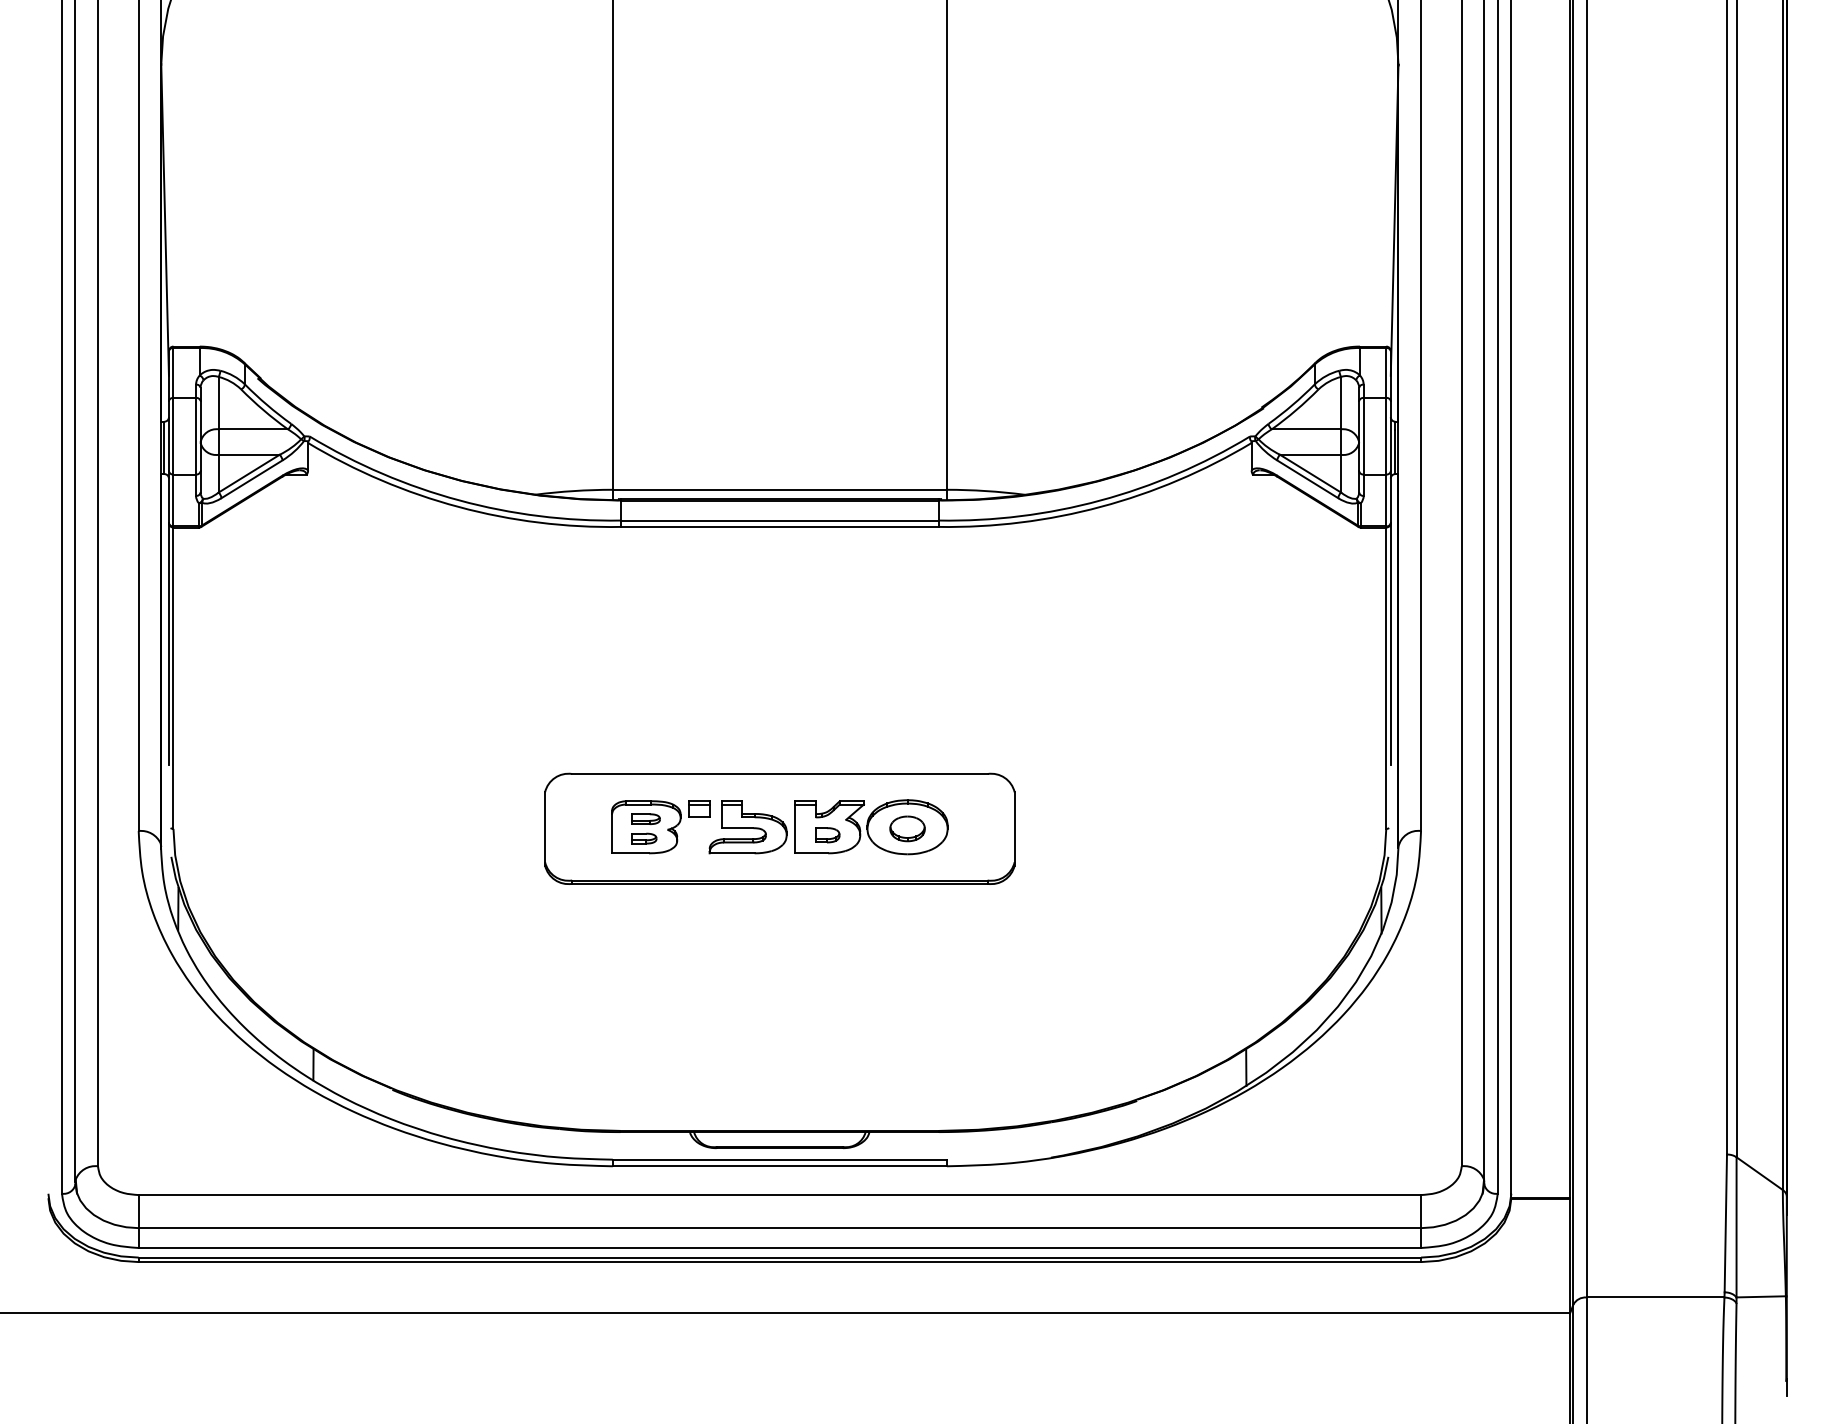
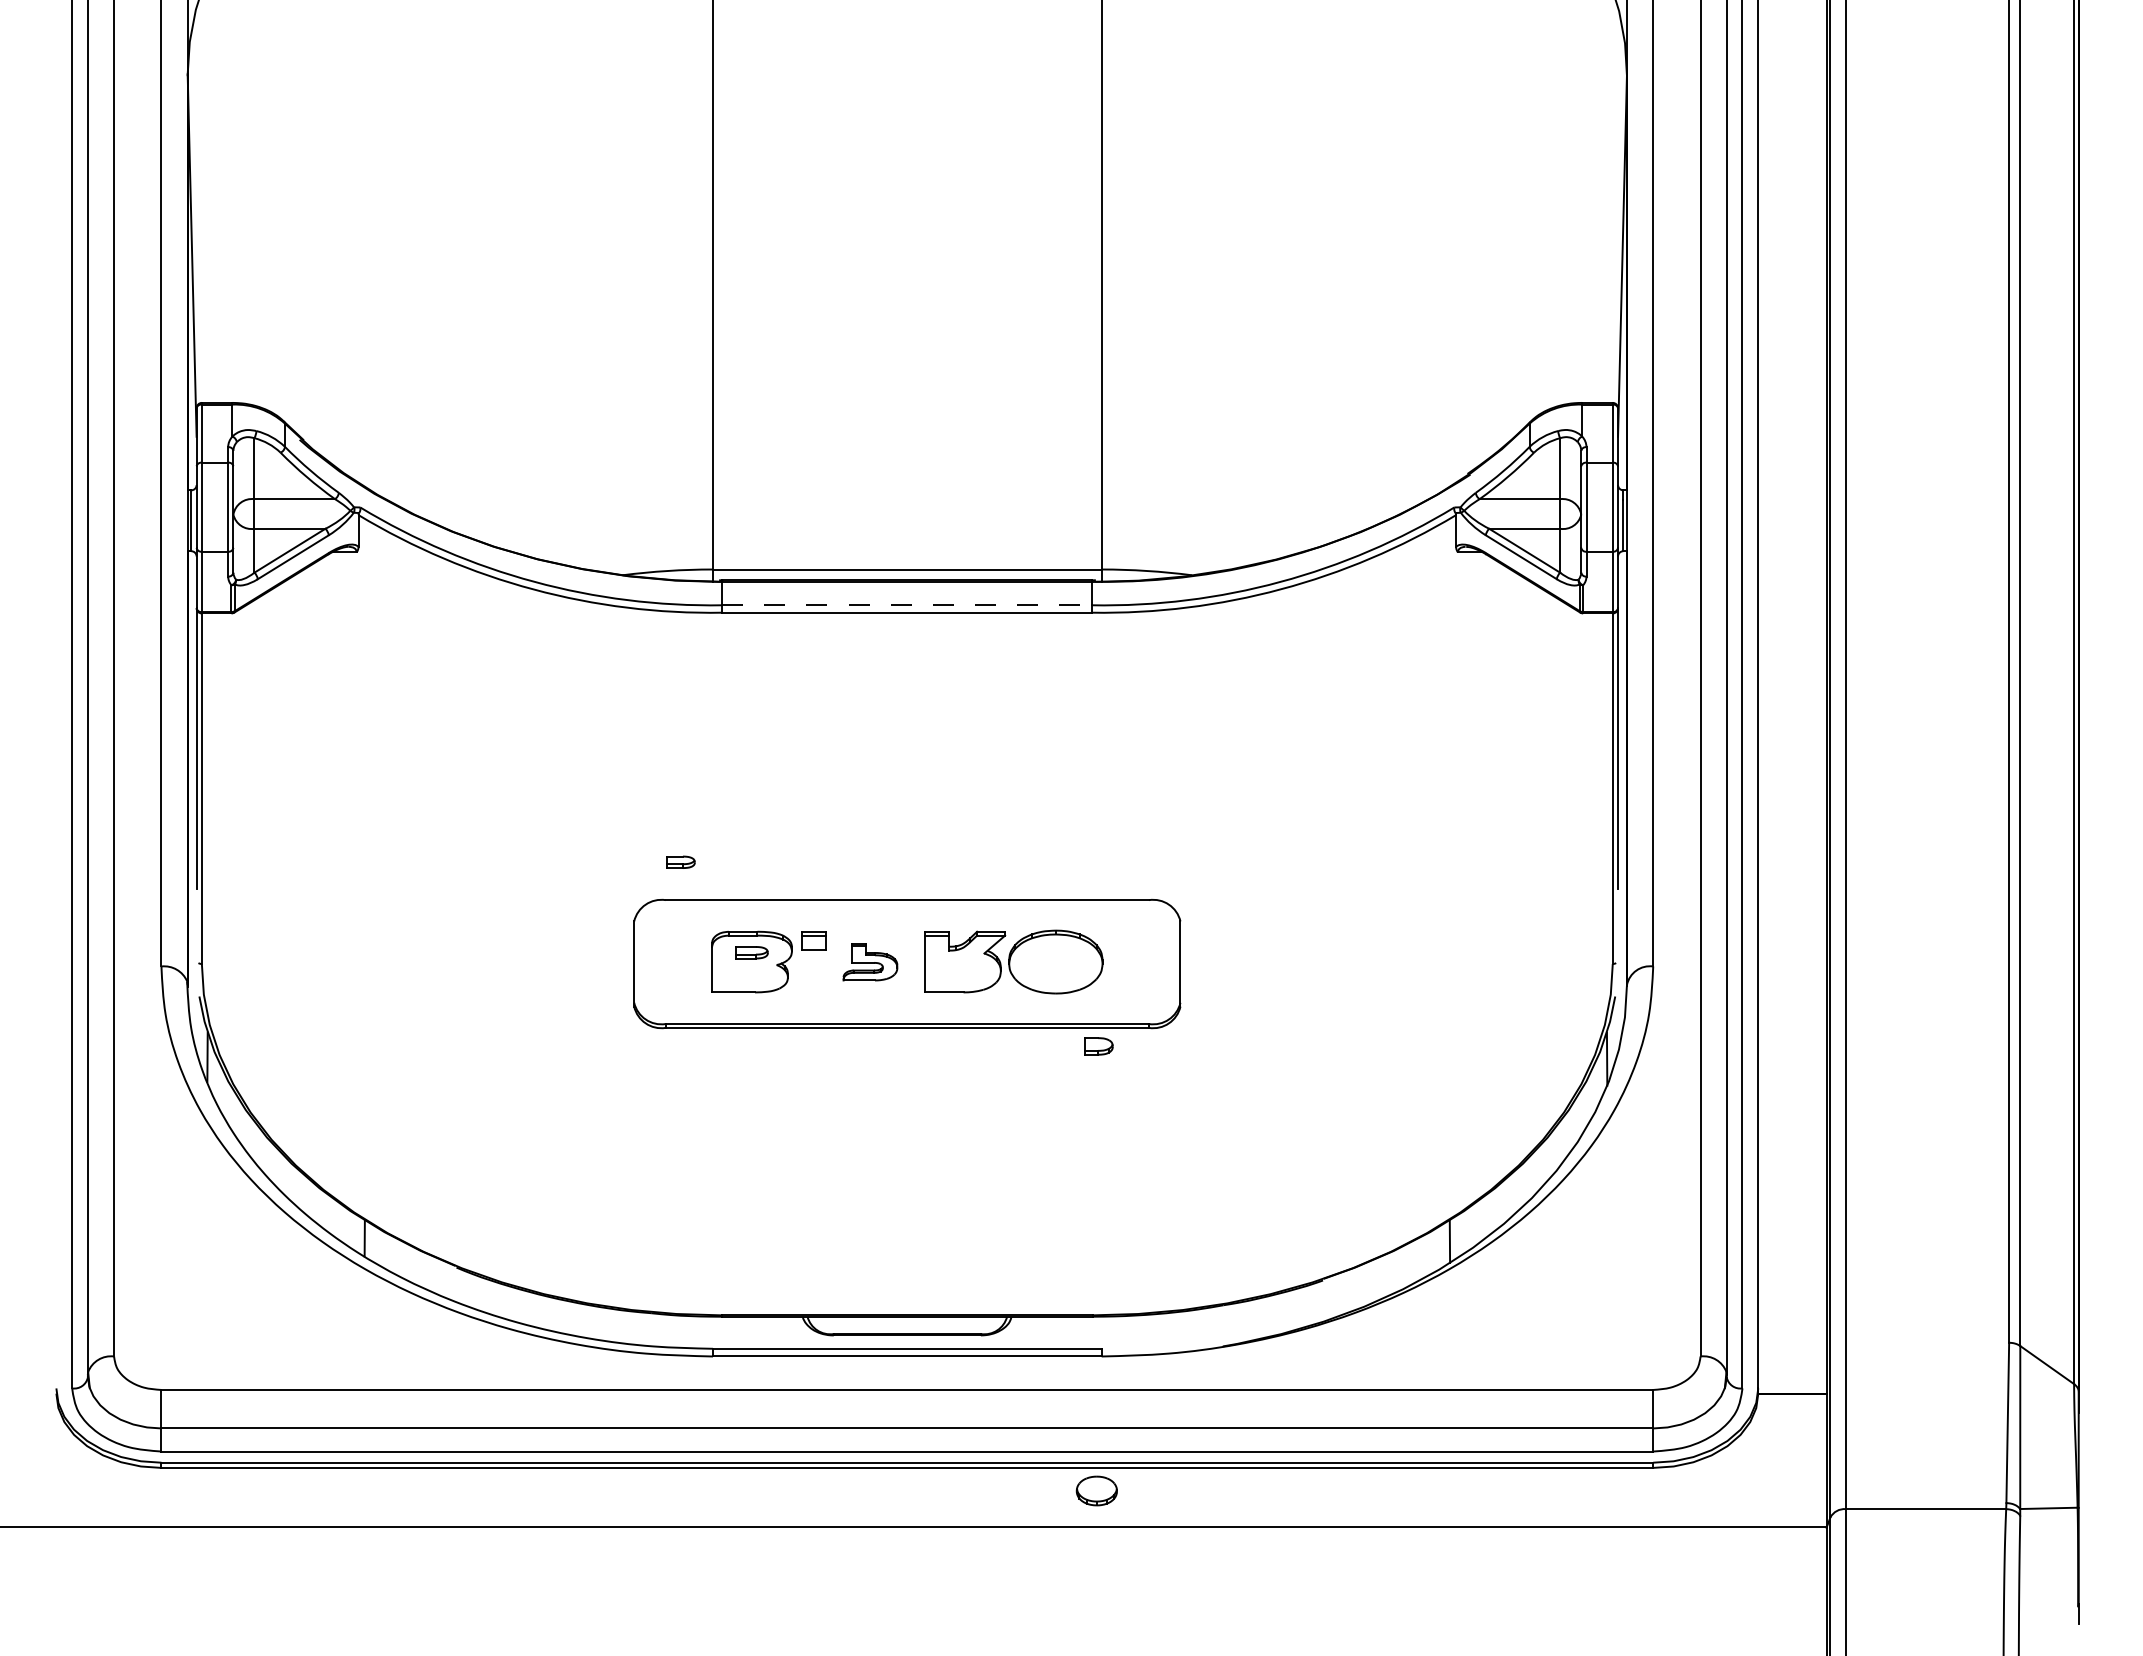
line: (780, 520) -> (907, 605), solid -> dashed
part: (748, 827) -> (870, 962), size x0.6
part: (907, 828) -> (1096, 1490), moved
part: (827, 835) -> (1098, 1046), moved
part: (644, 837) -> (680, 861), moved

